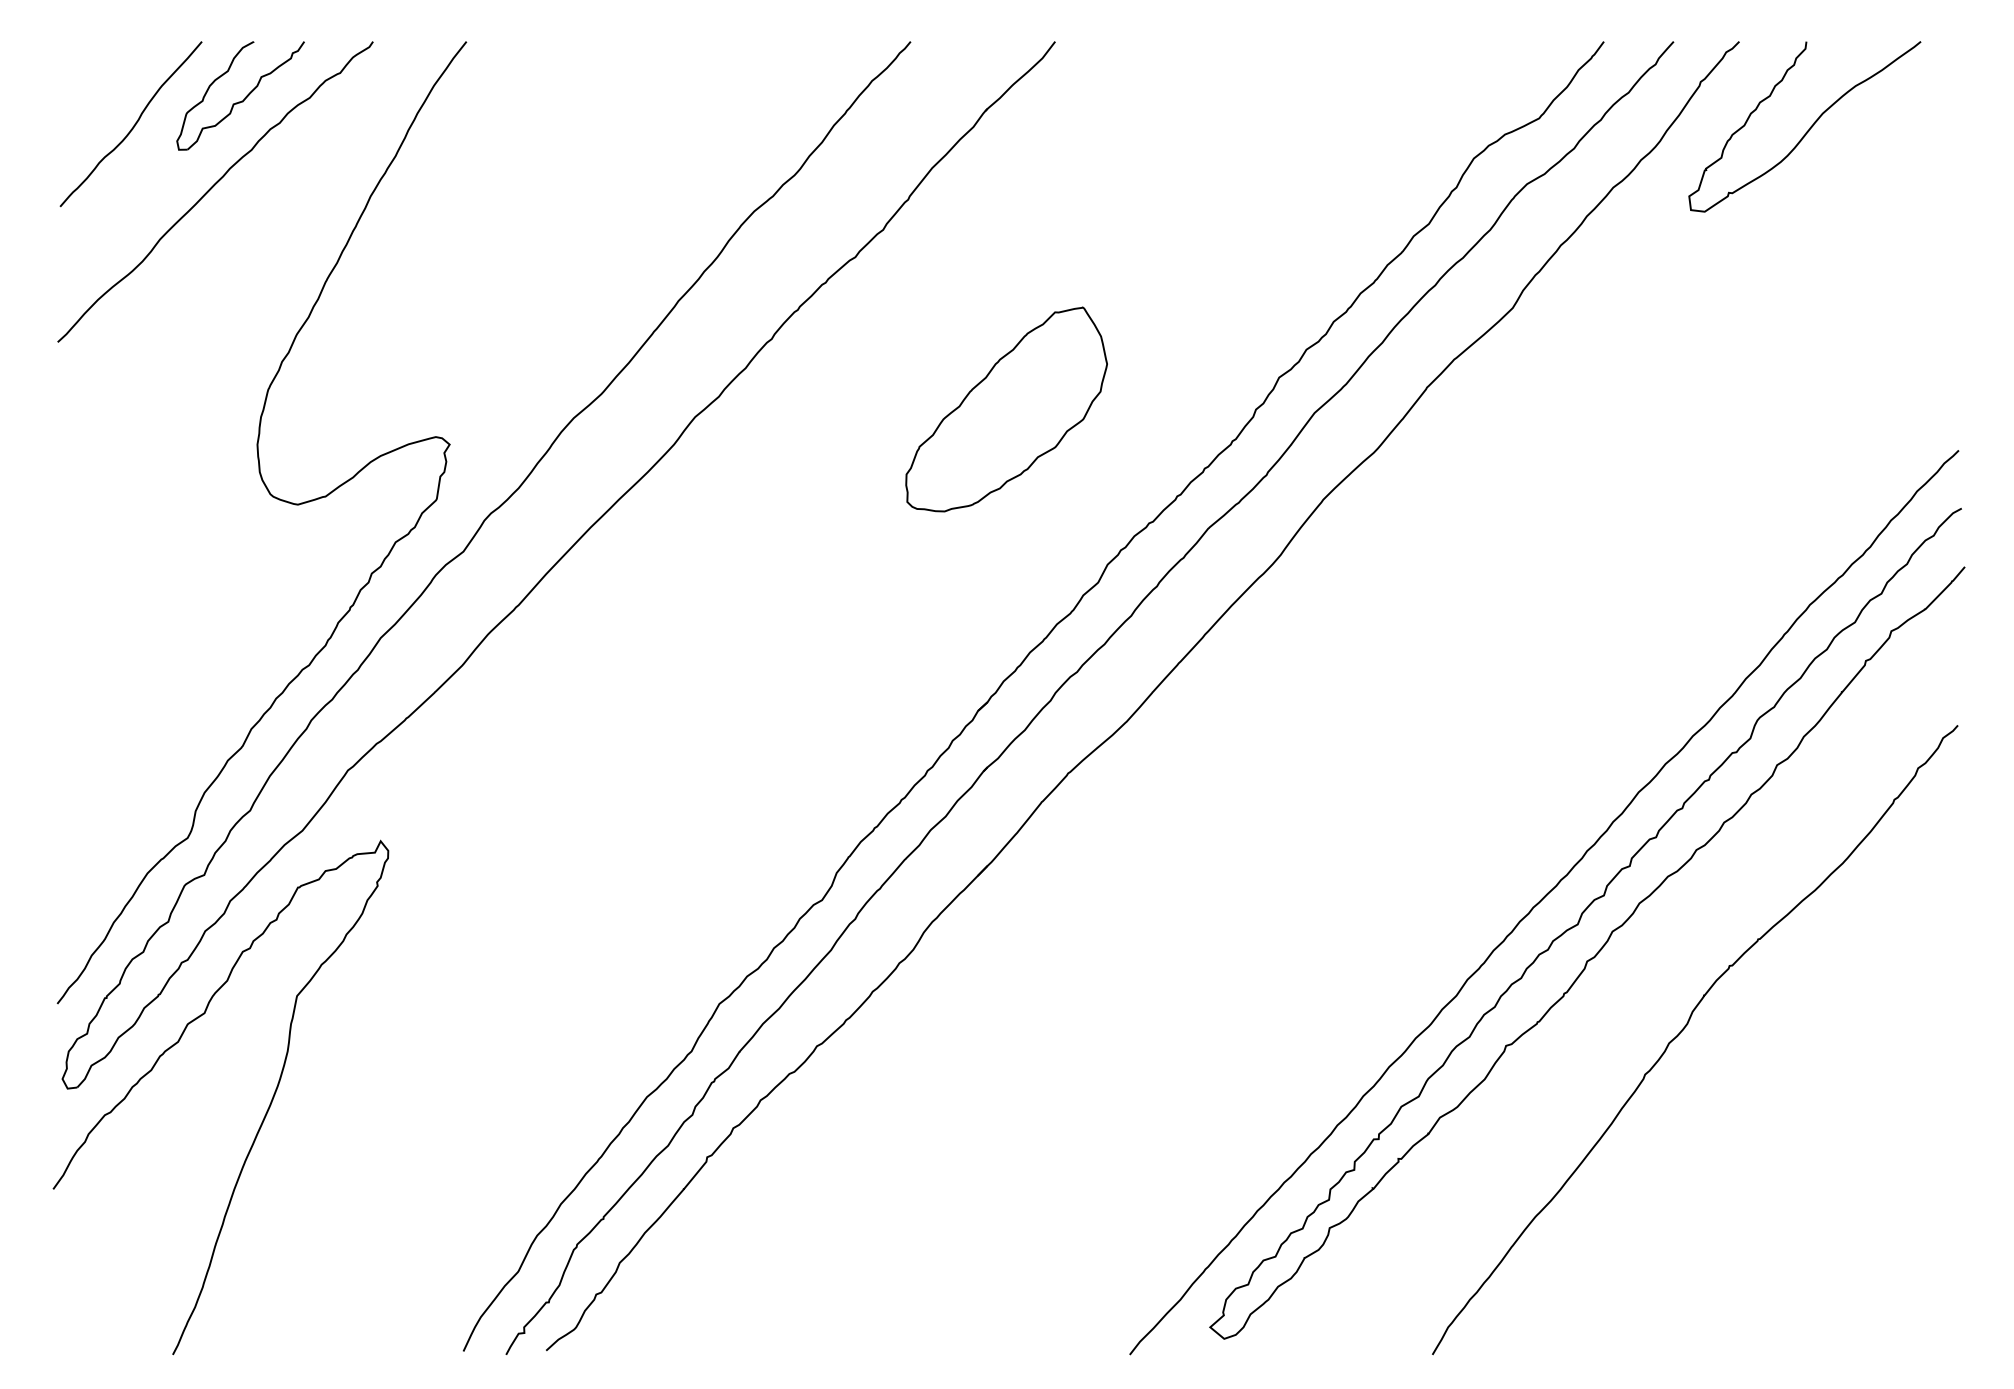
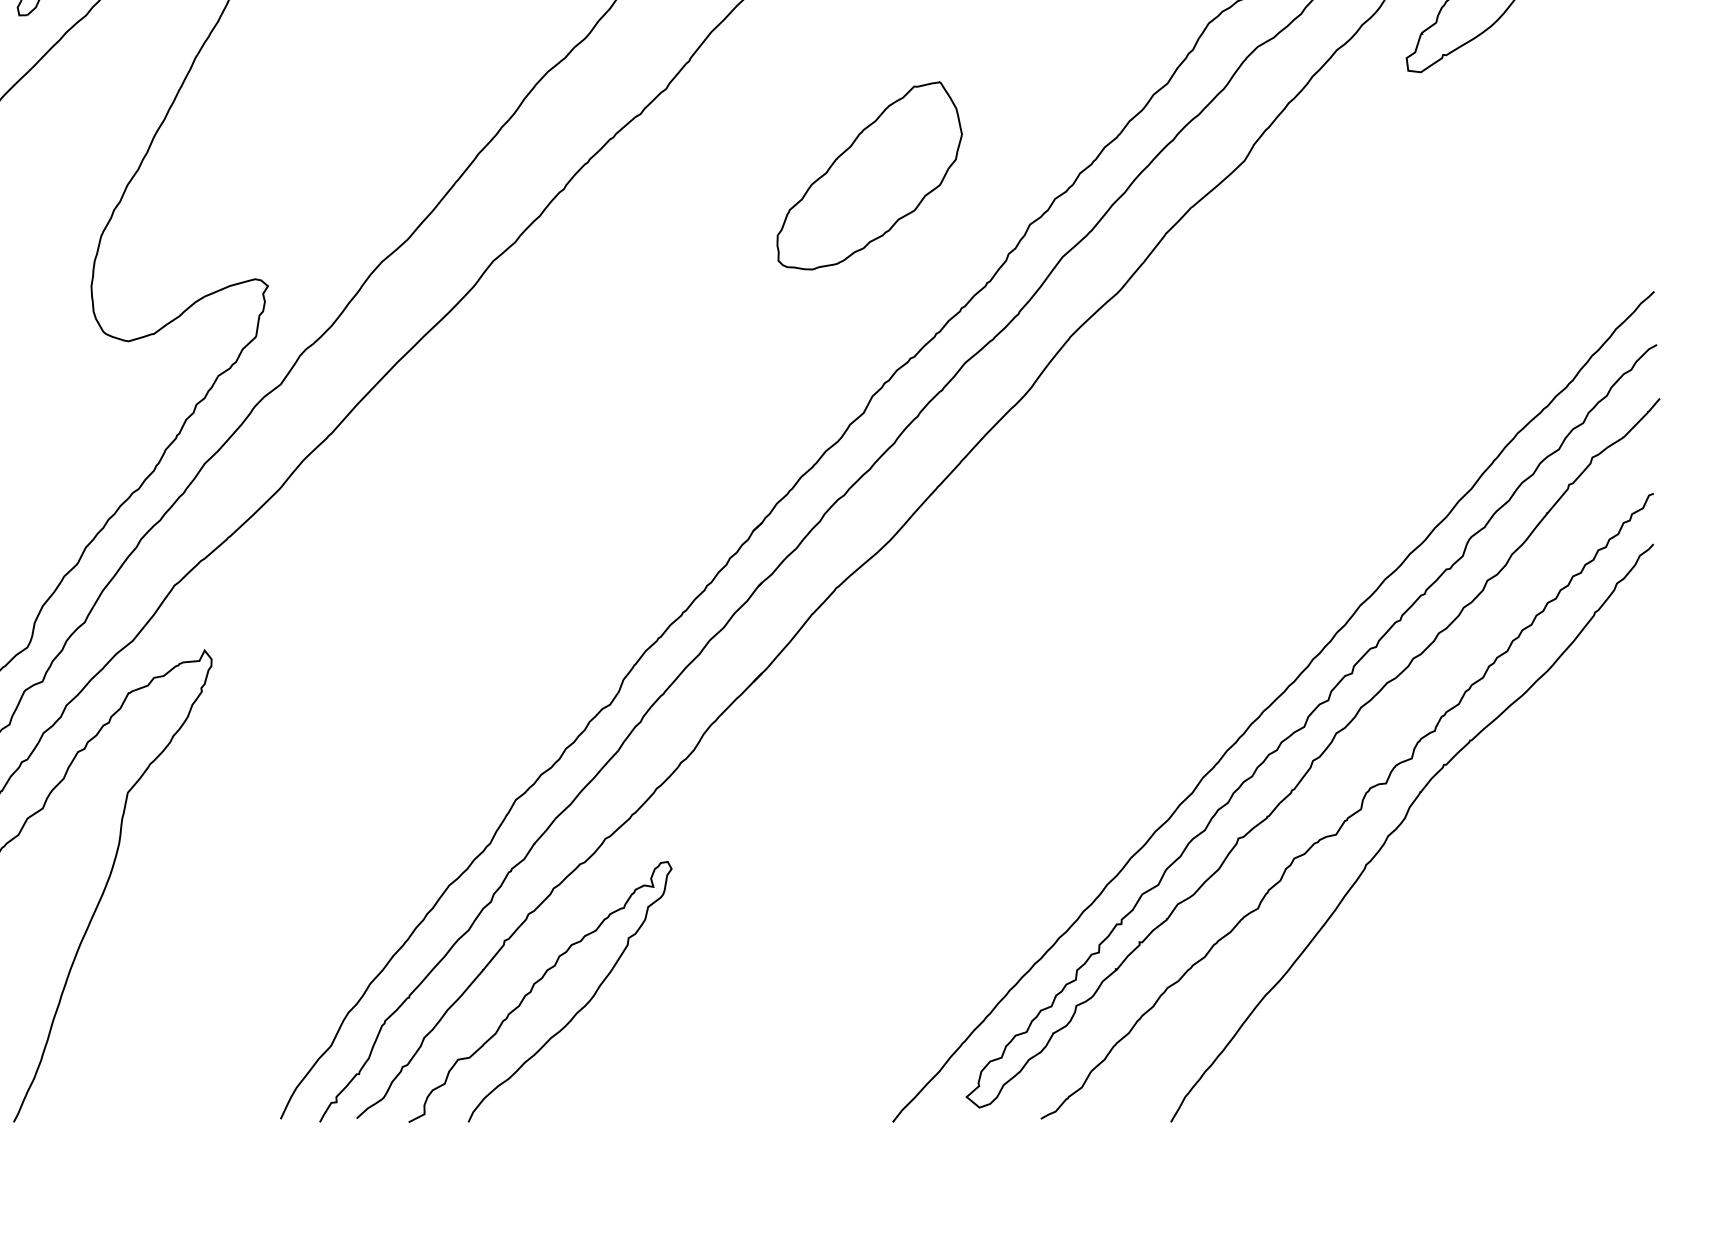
part: (1006, 409) -> (869, 175), moved
curve: (1629, 1019) -> (1351, 814), added
curve: (738, 1208) -> (533, 987), added

